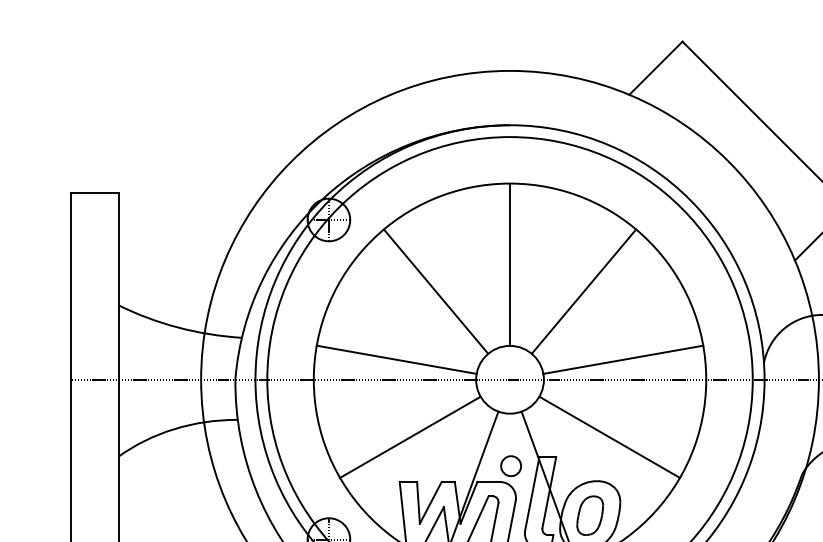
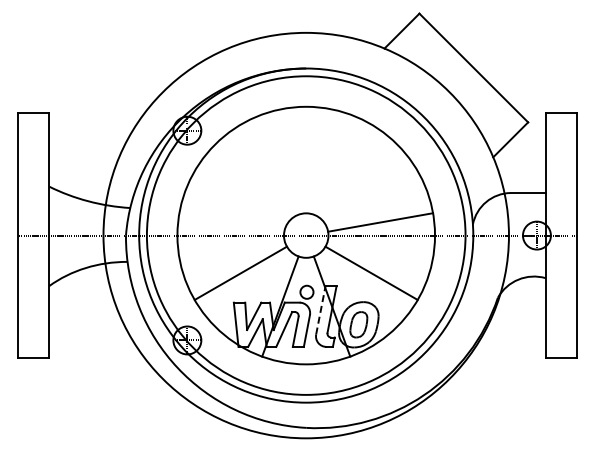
line: (510, 263) -> (306, 159), removed
line: (435, 291) -> (257, 177), removed
line: (583, 291) -> (354, 177), removed
line: (396, 359) -> (231, 222), removed
line: (531, 492) -> (320, 309), solid -> dashed

